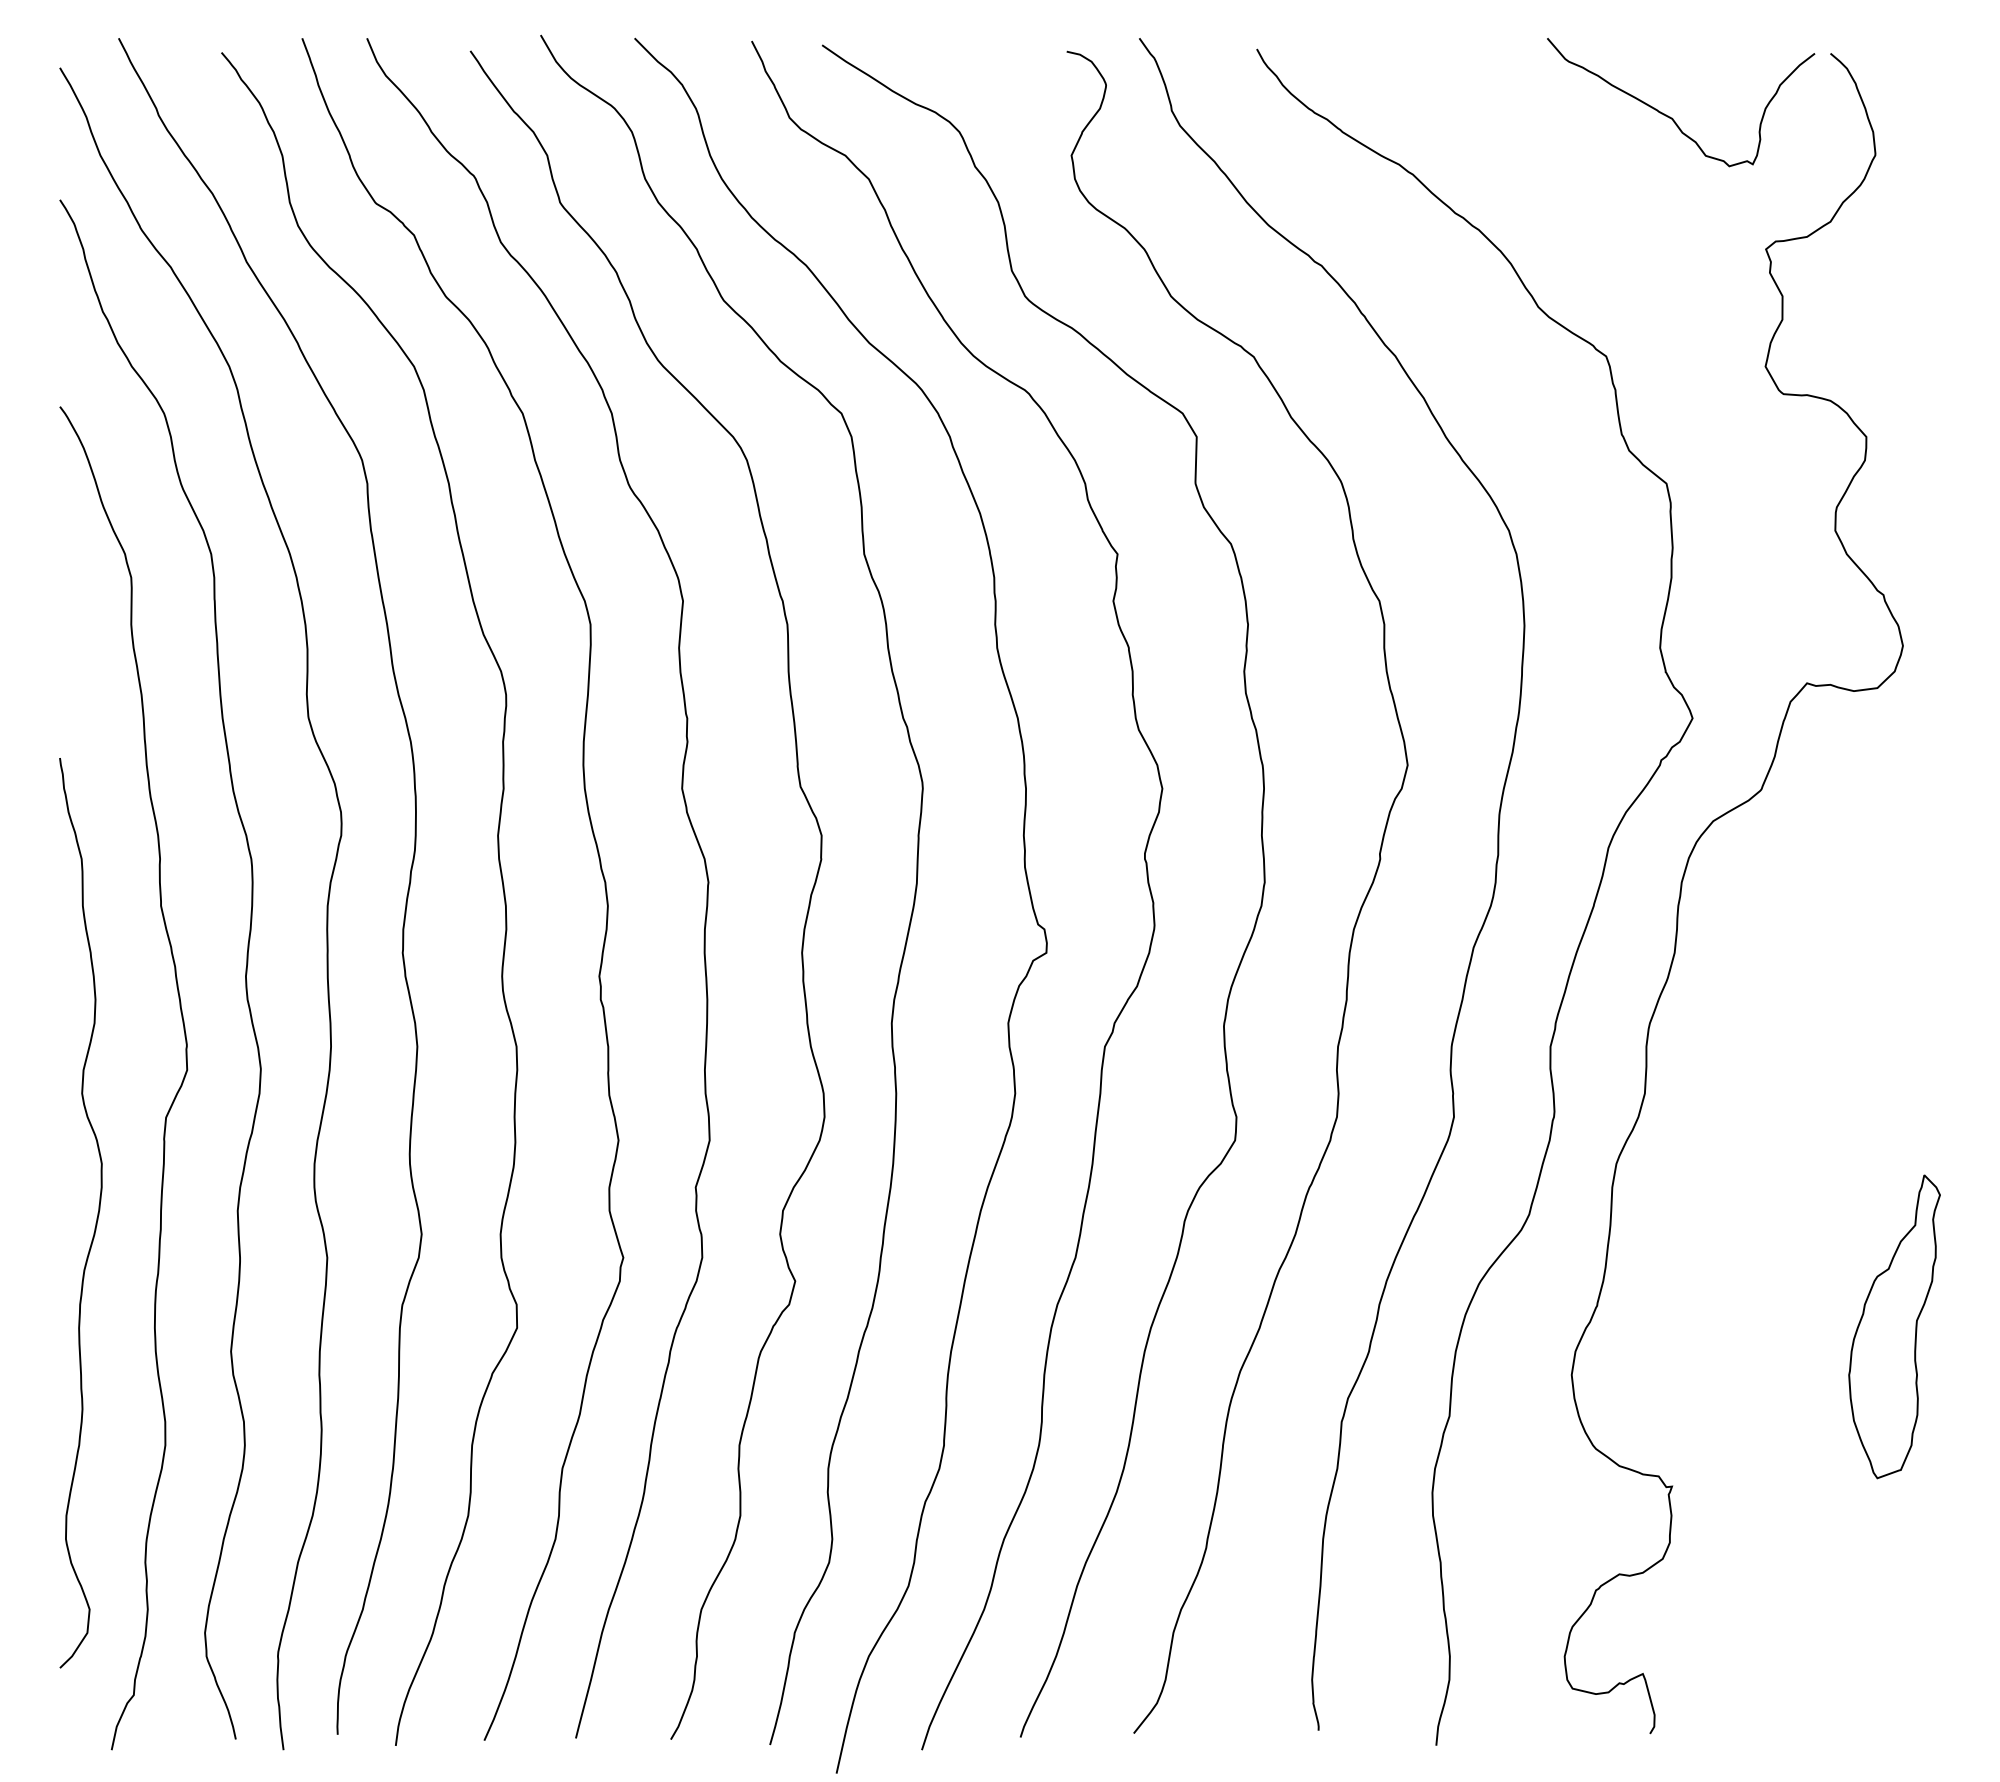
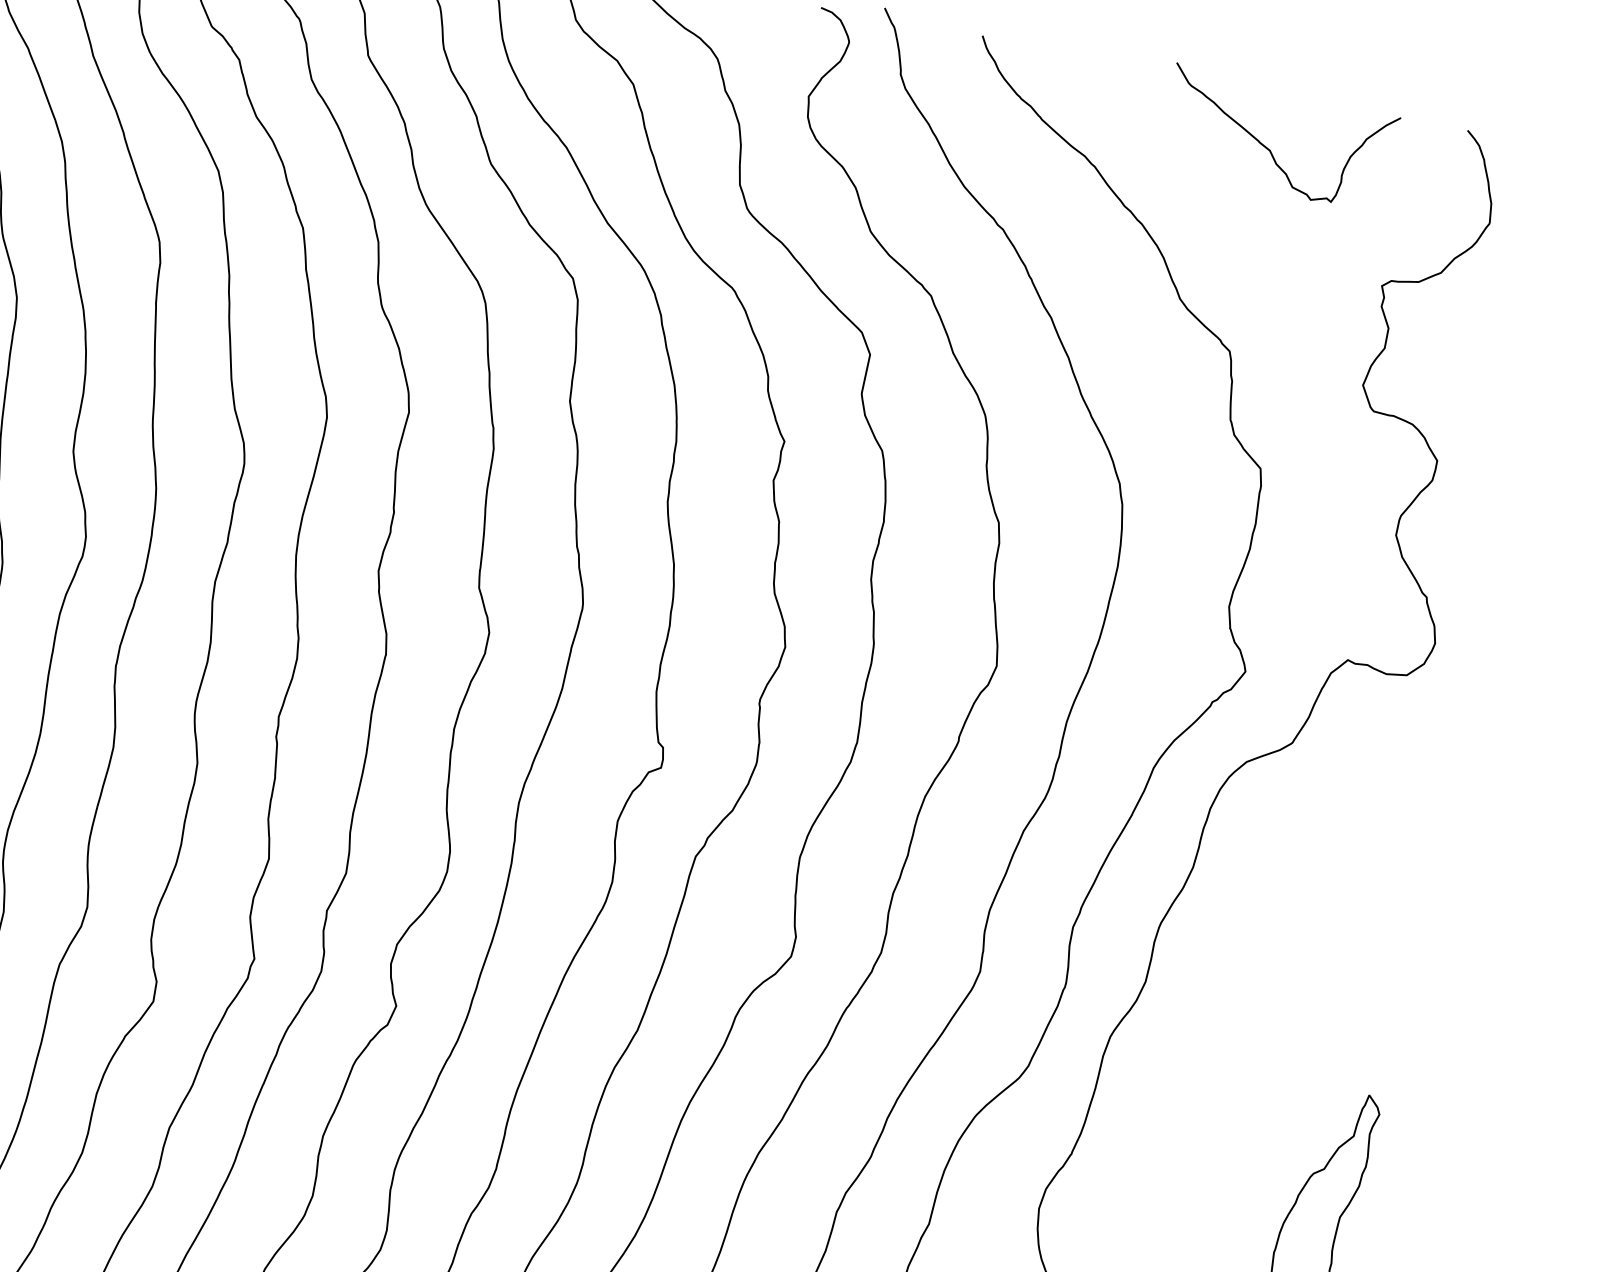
curve: (1672, 117) -> (1270, 149), moved

